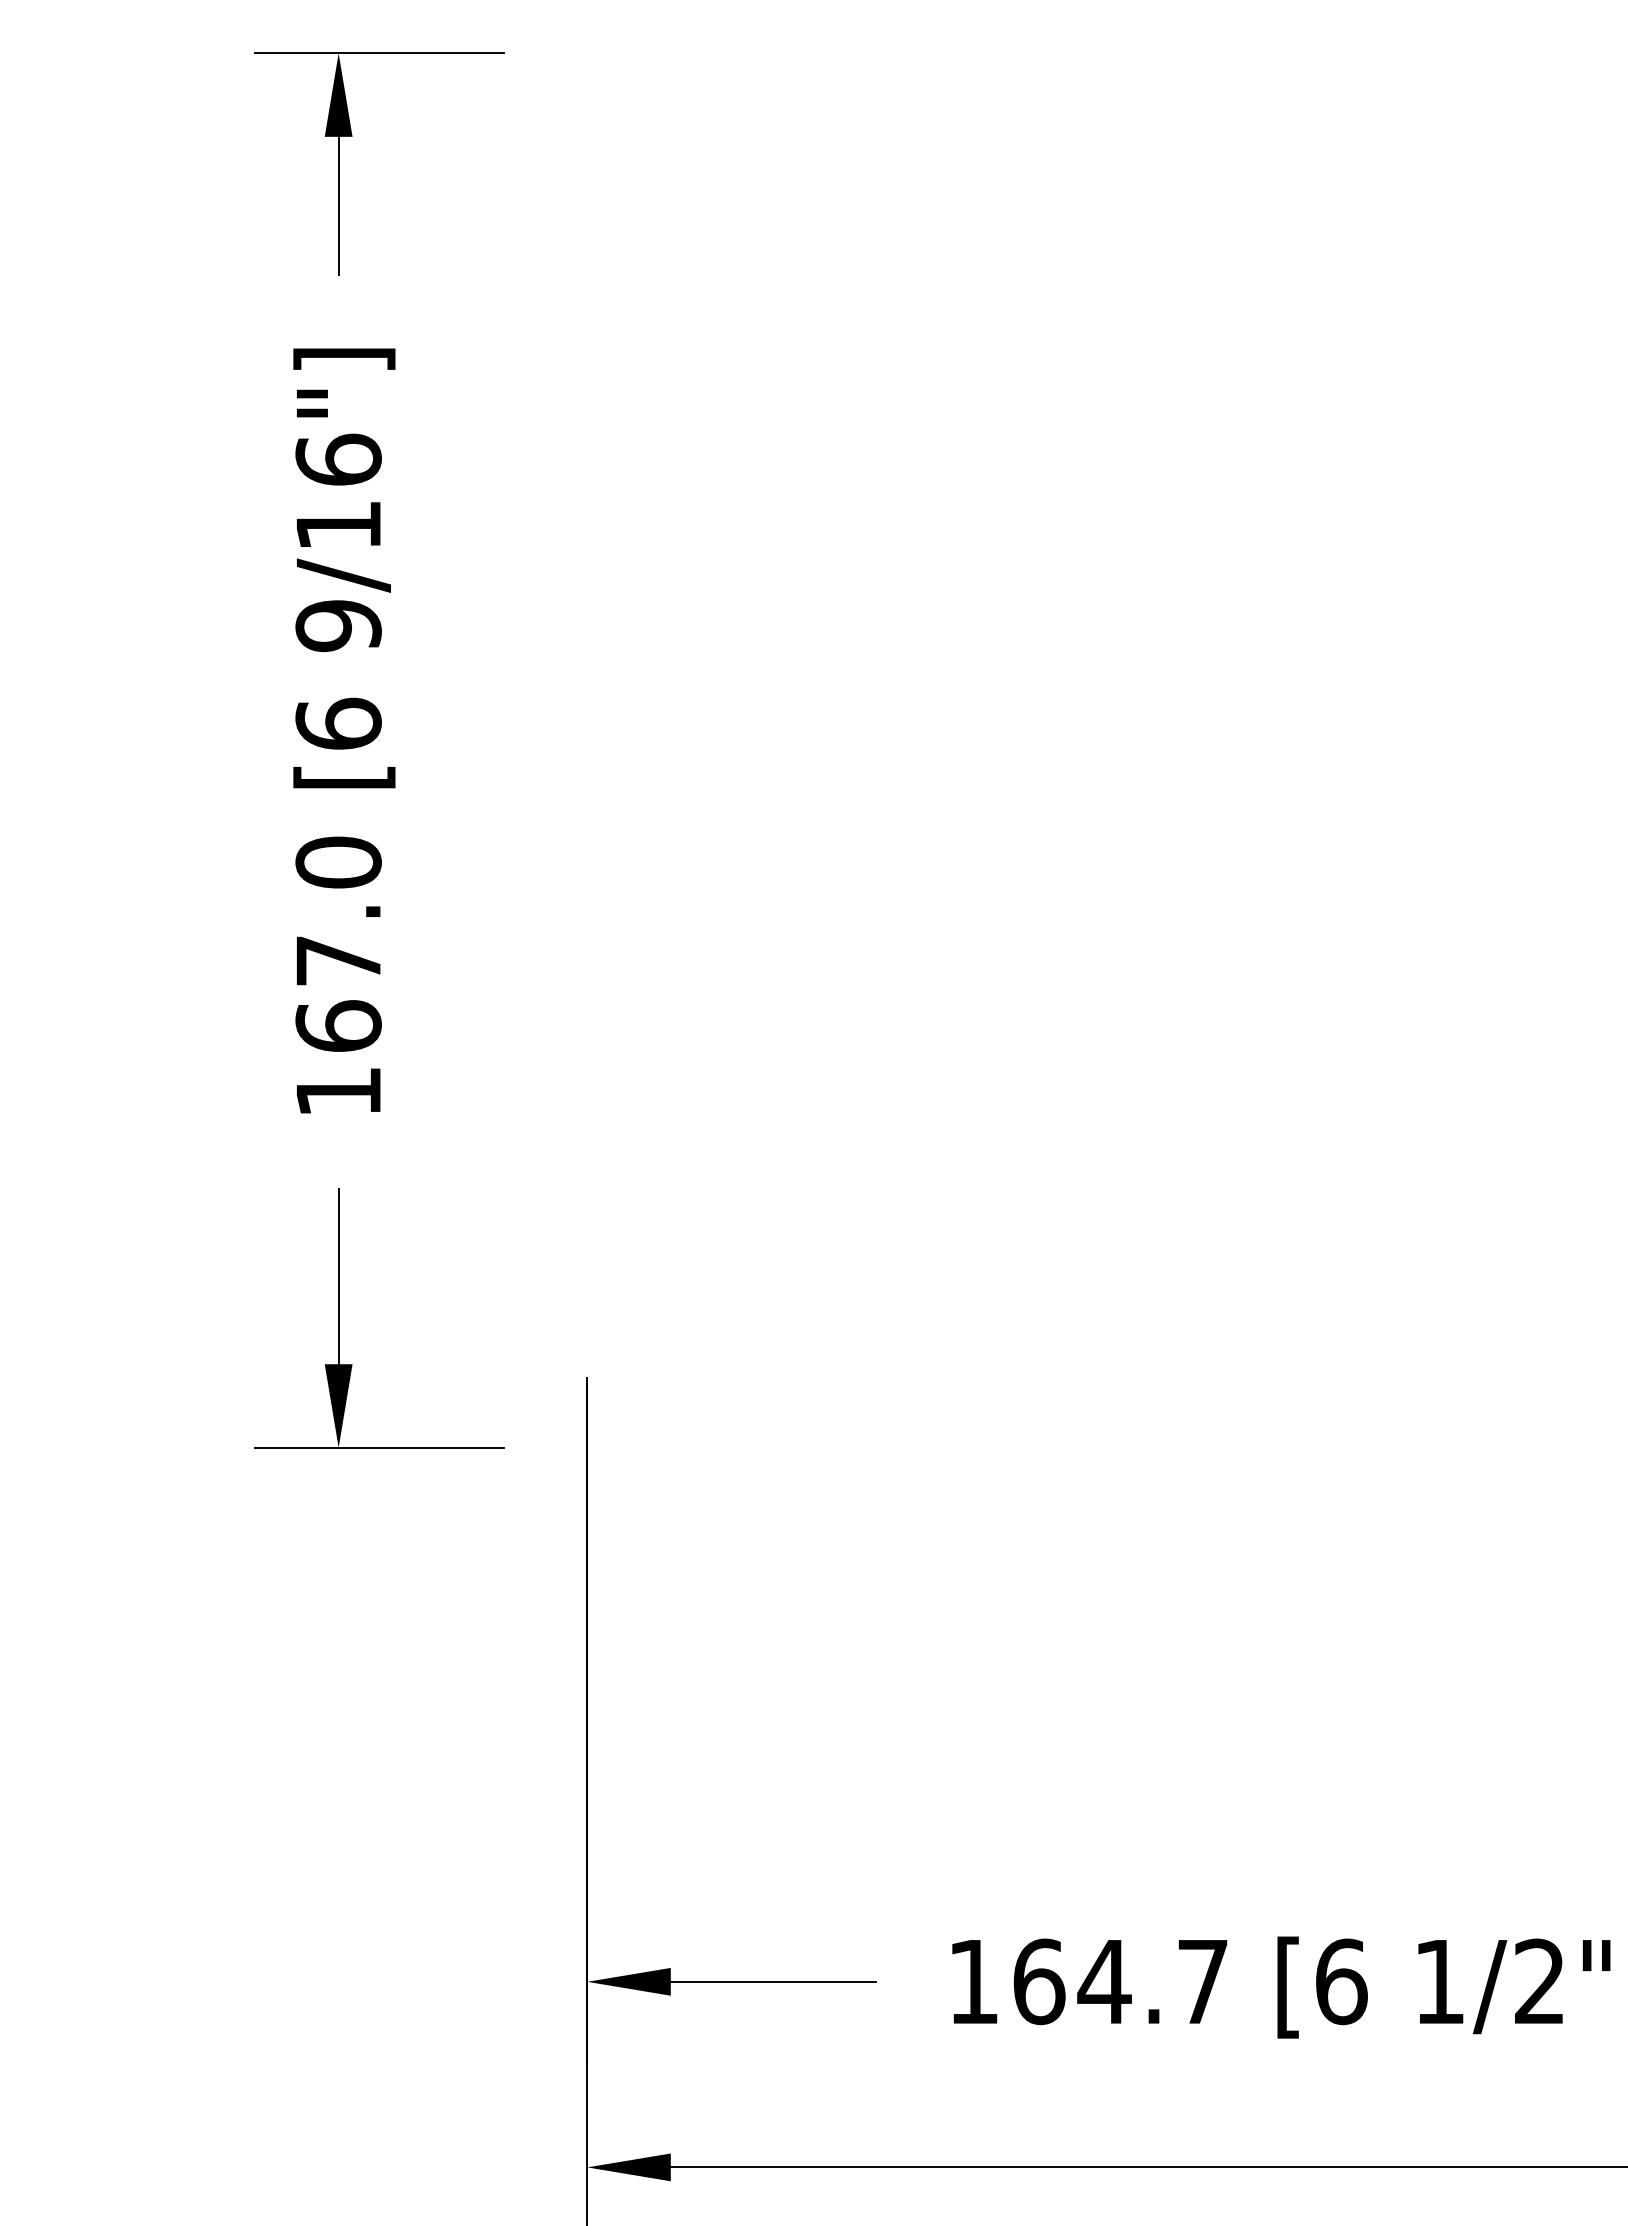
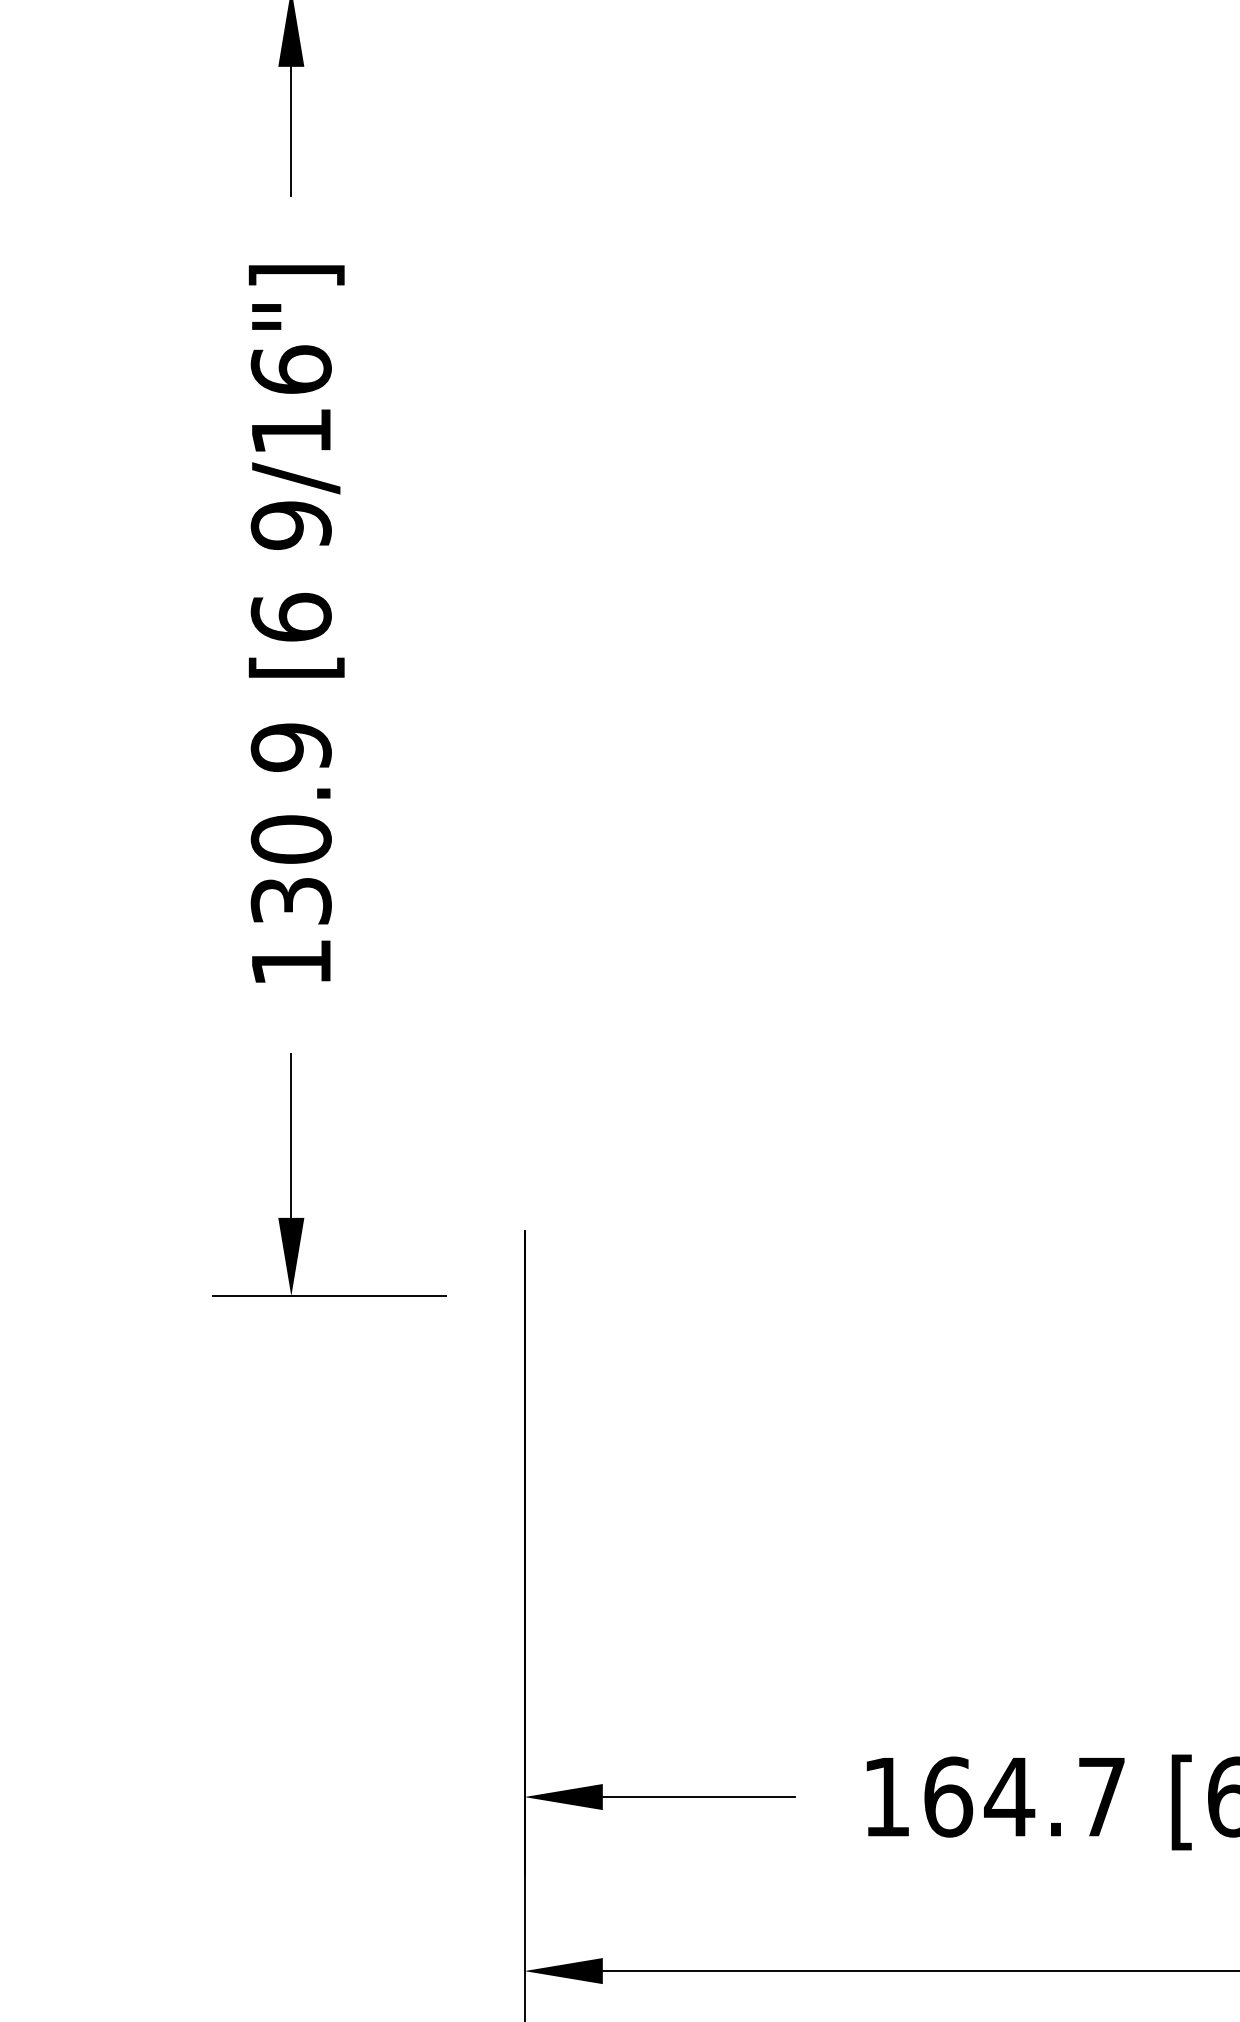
text: (338, 943) -> (291, 823), 167.0 -> 130.9

